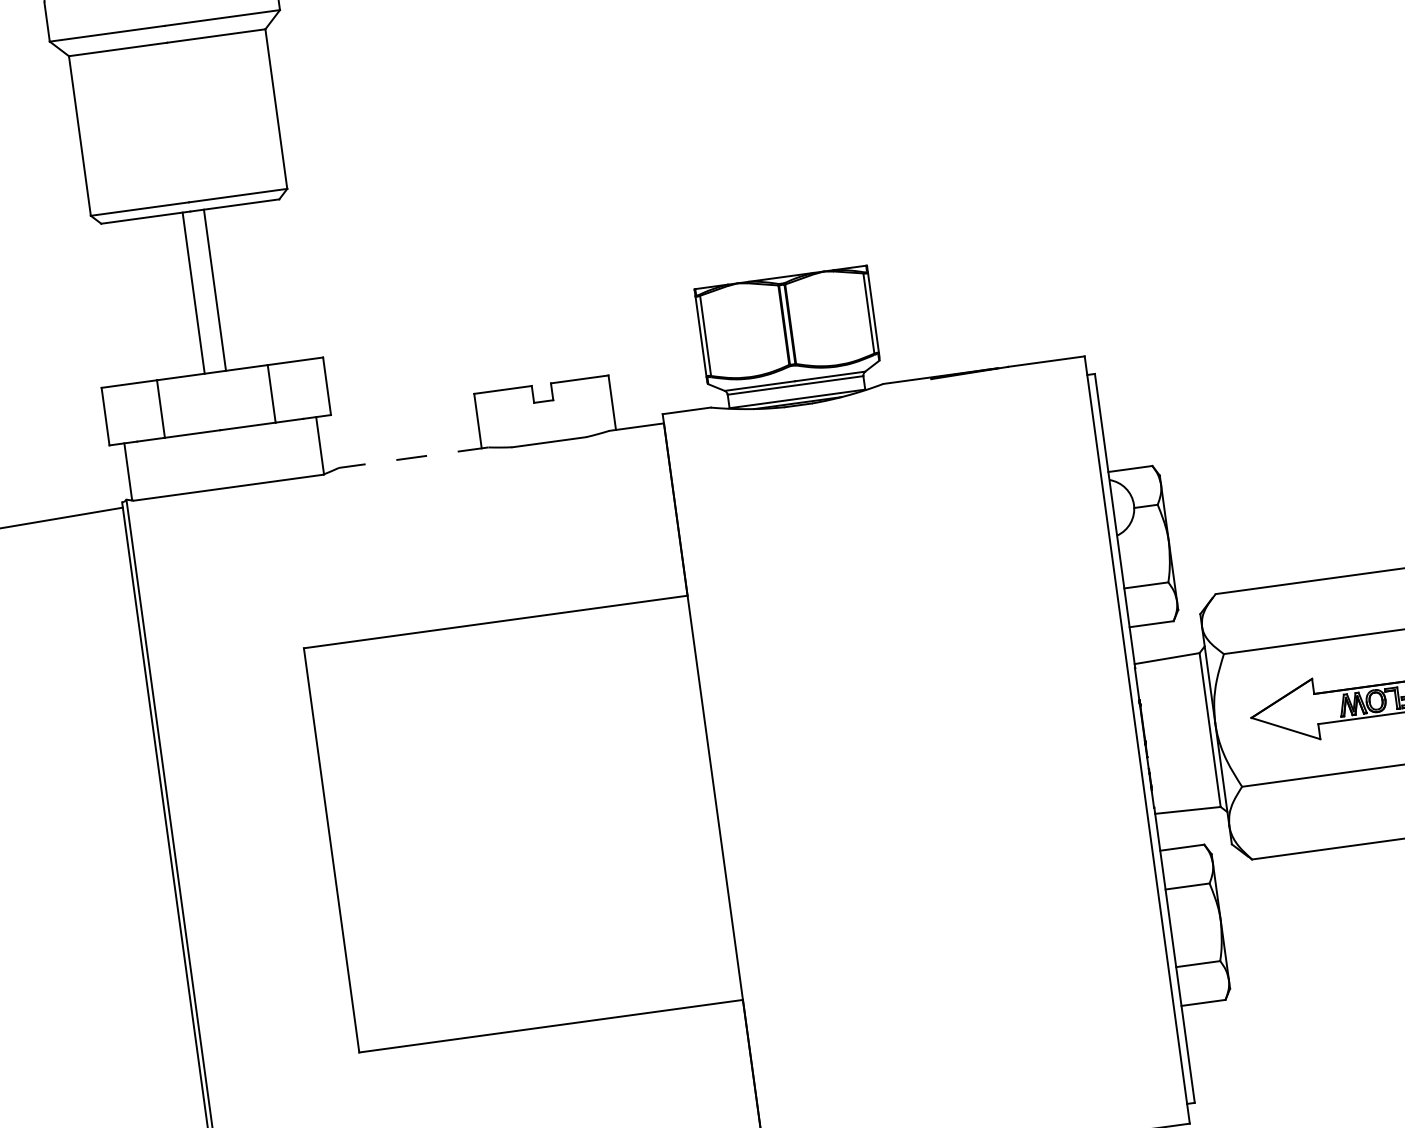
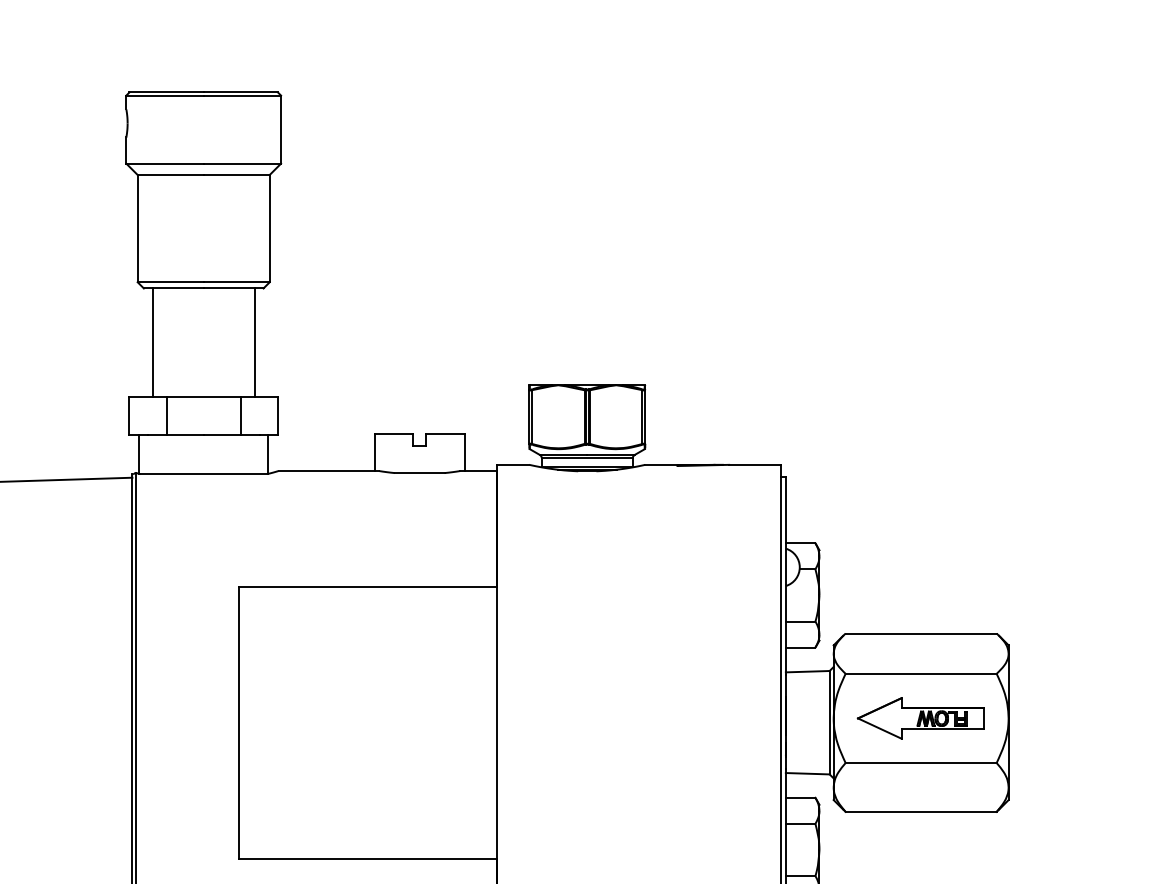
line: (214, 290) -> (254, 342), moved
line: (193, 293) -> (152, 342), moved
line: (413, 458) -> (328, 471), dashed -> solid

